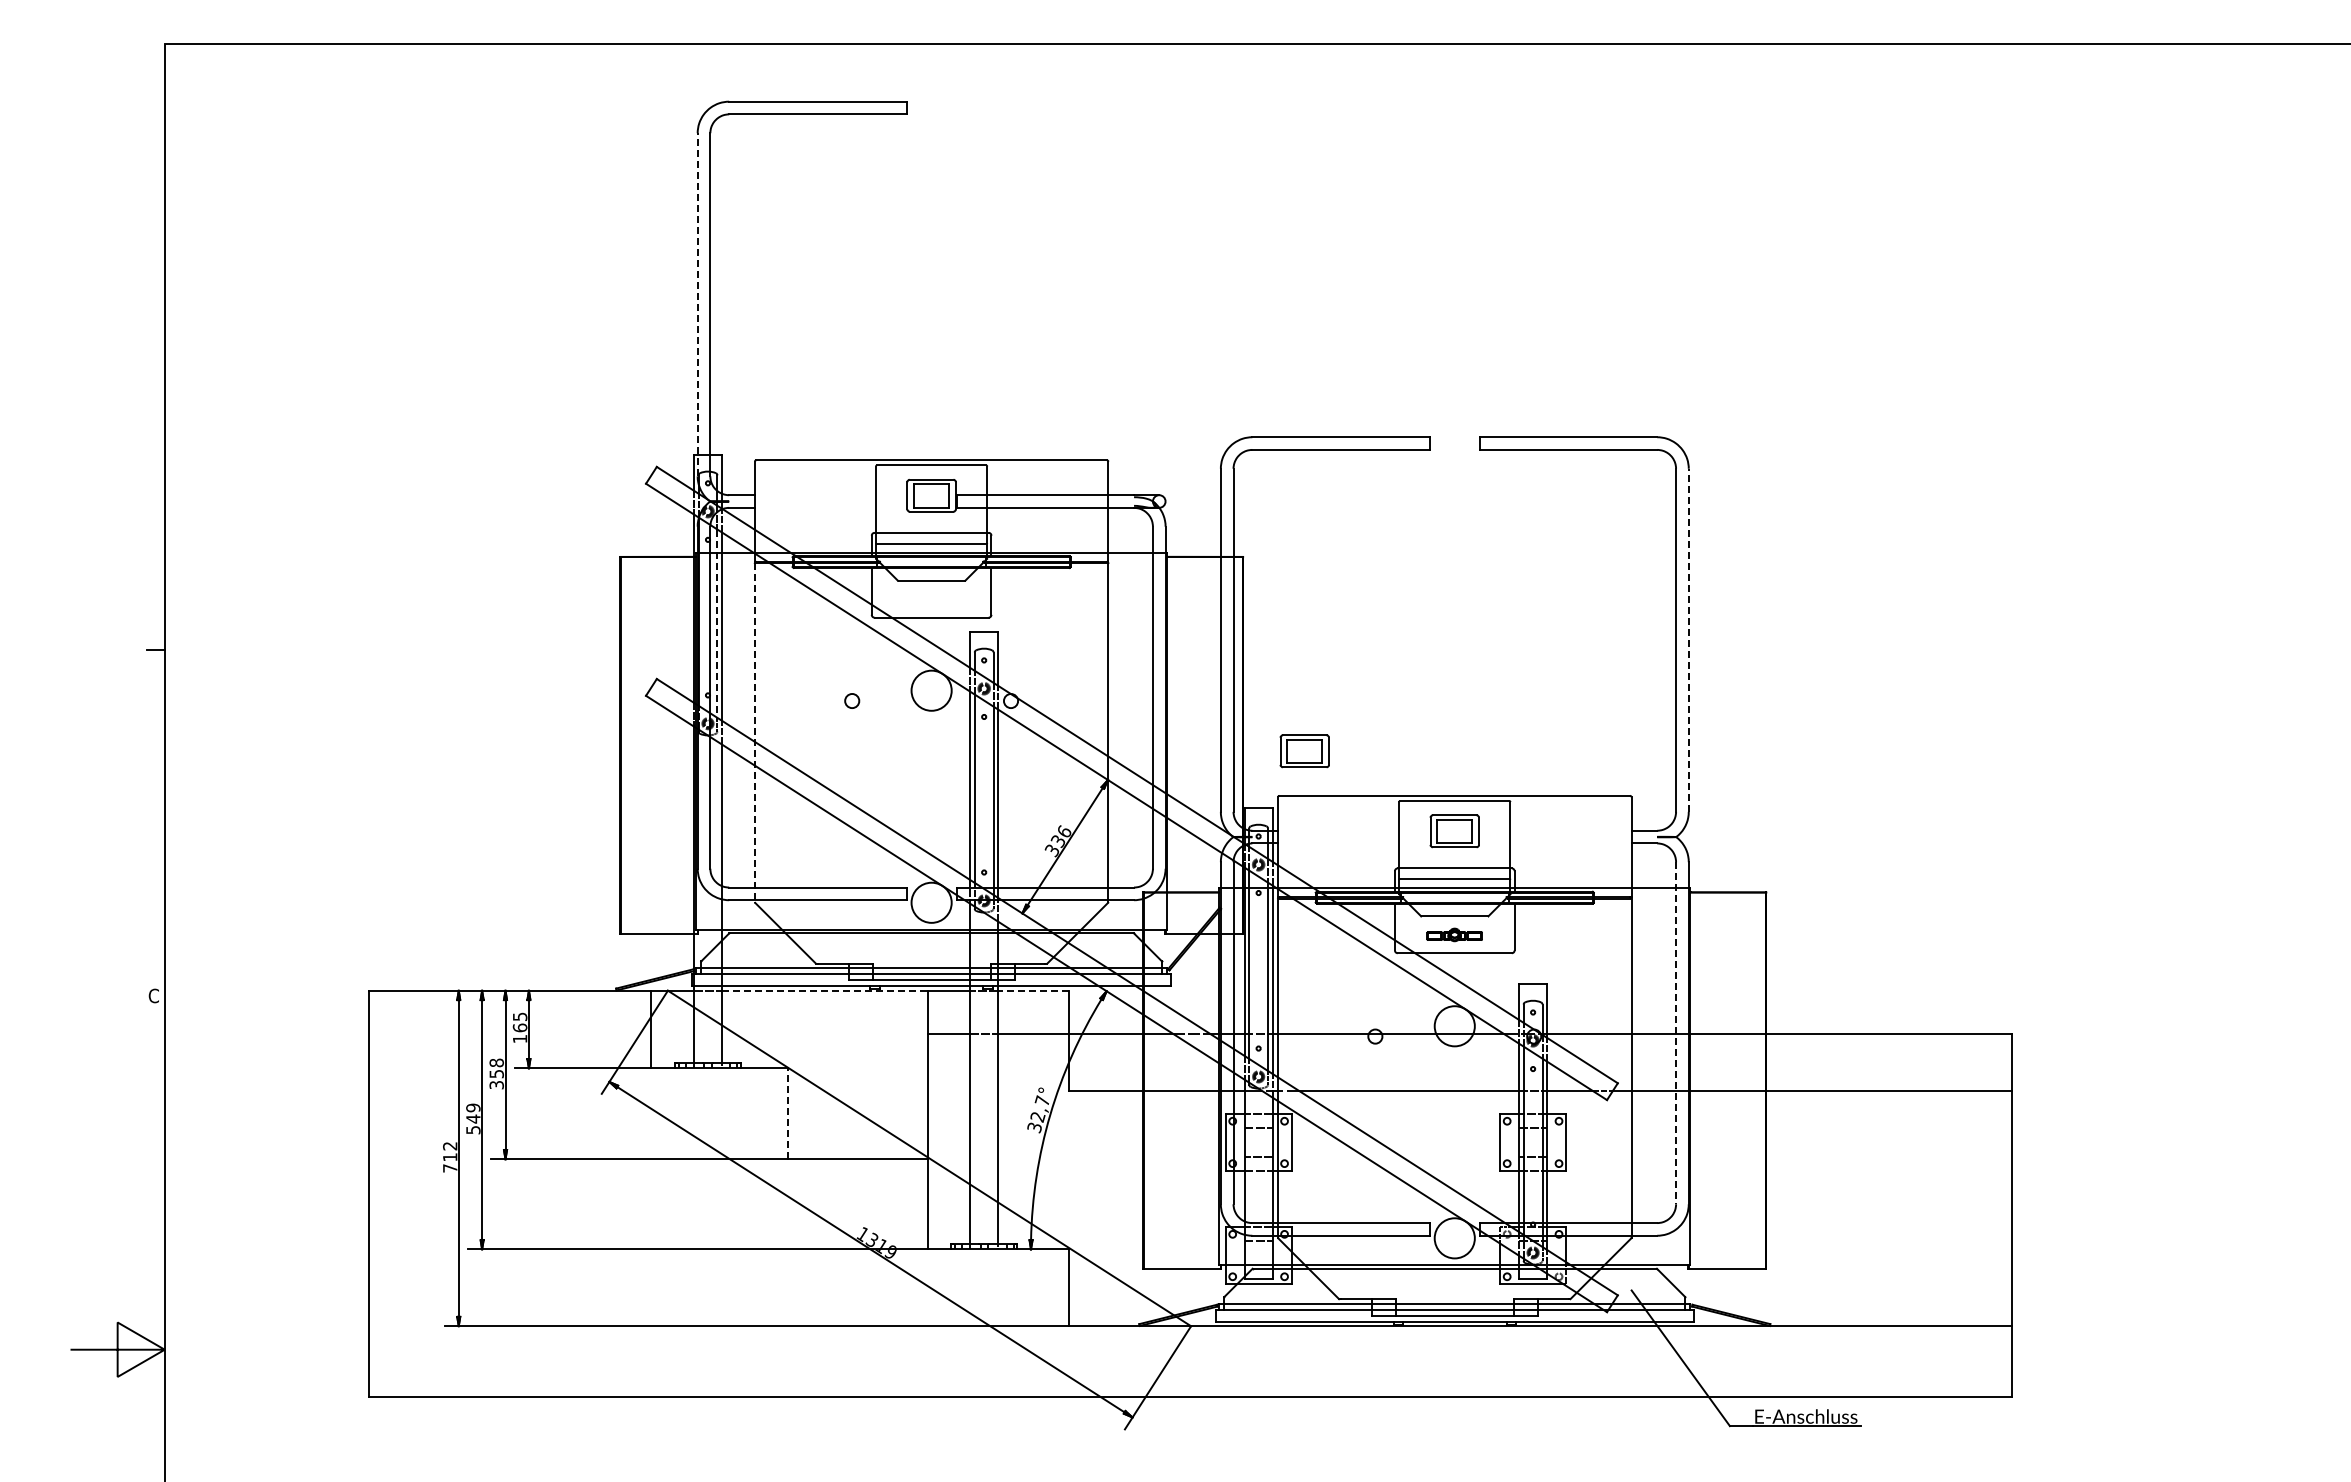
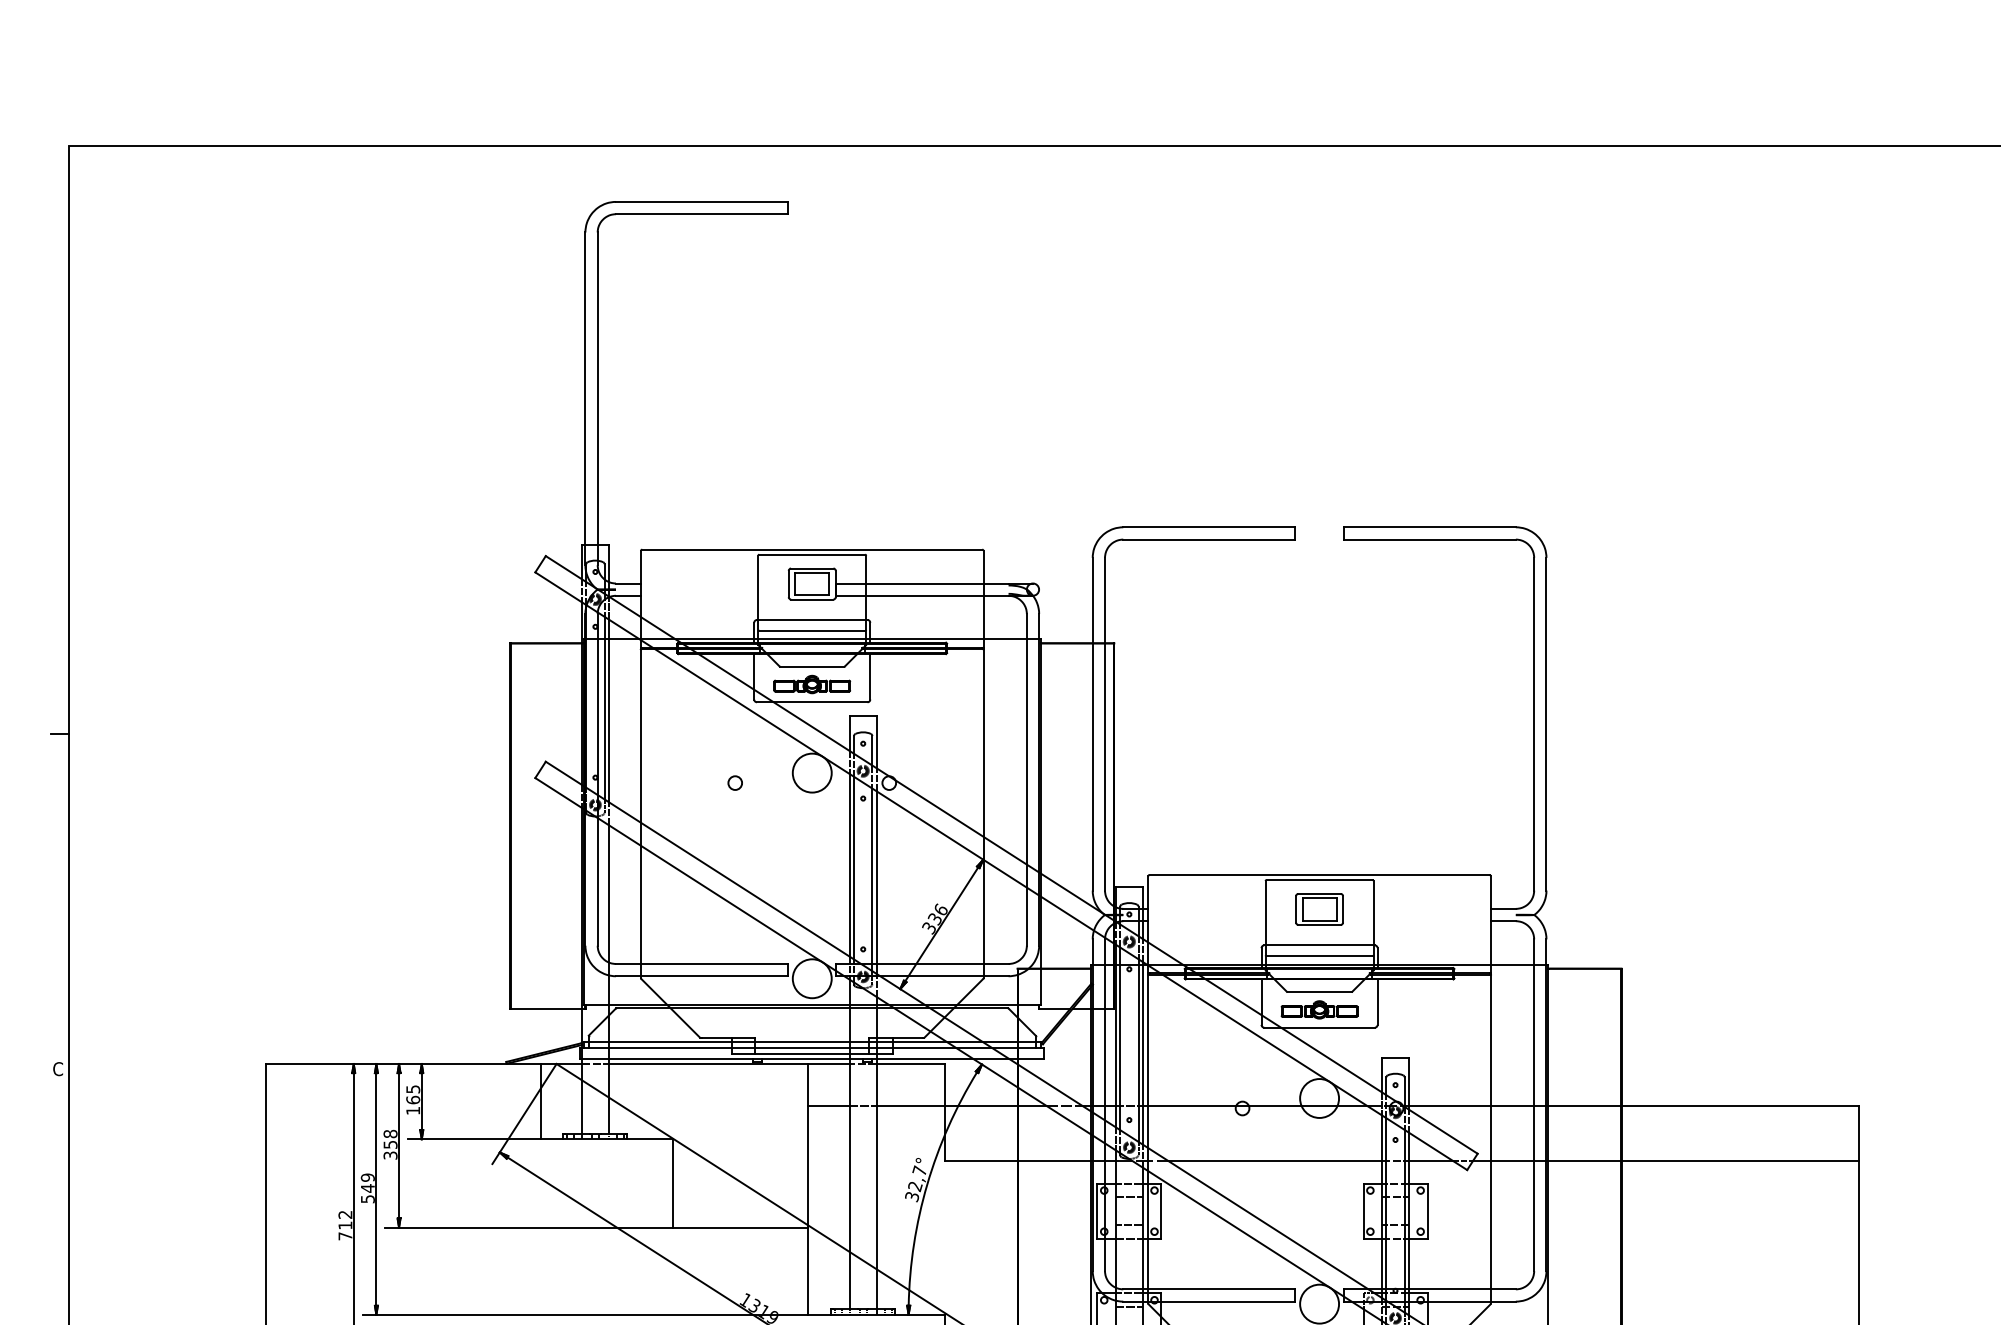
line: (697, 304) -> (585, 398), dashed -> solid
part: (931, 599) -> (812, 684), added
line: (717, 624) -> (604, 708), dashed -> solid
line: (1688, 640) -> (1546, 724), dashed -> solid
line: (754, 733) -> (640, 814), dashed -> solid
part: (1304, 751) -> (1173, 832), removed
part: (1454, 934) -> (1319, 1009), size x1.43
line: (824, 990) -> (708, 1063), dashed -> solid
line: (1033, 990) -> (911, 1063), dashed -> solid
line: (1676, 1033) -> (1534, 1105), dashed -> solid
line: (788, 1113) -> (673, 1183), dashed -> solid

